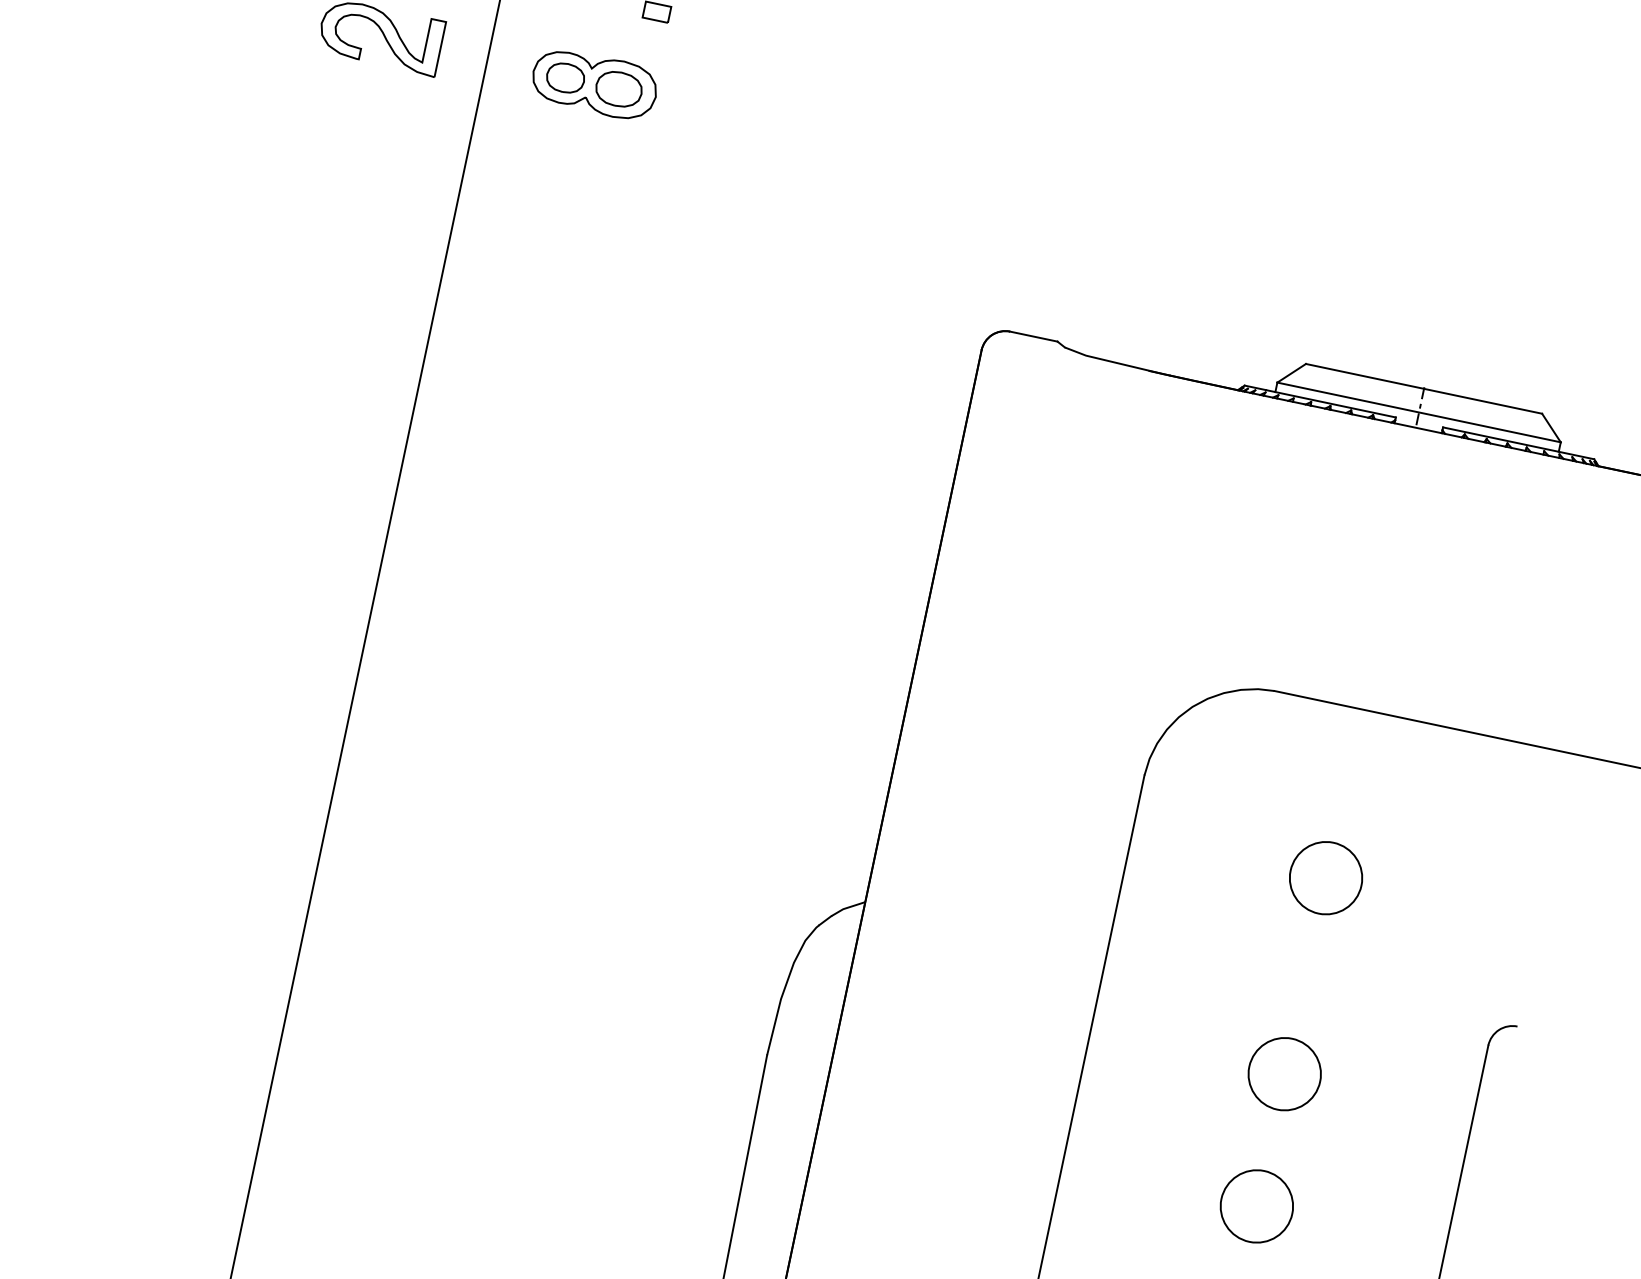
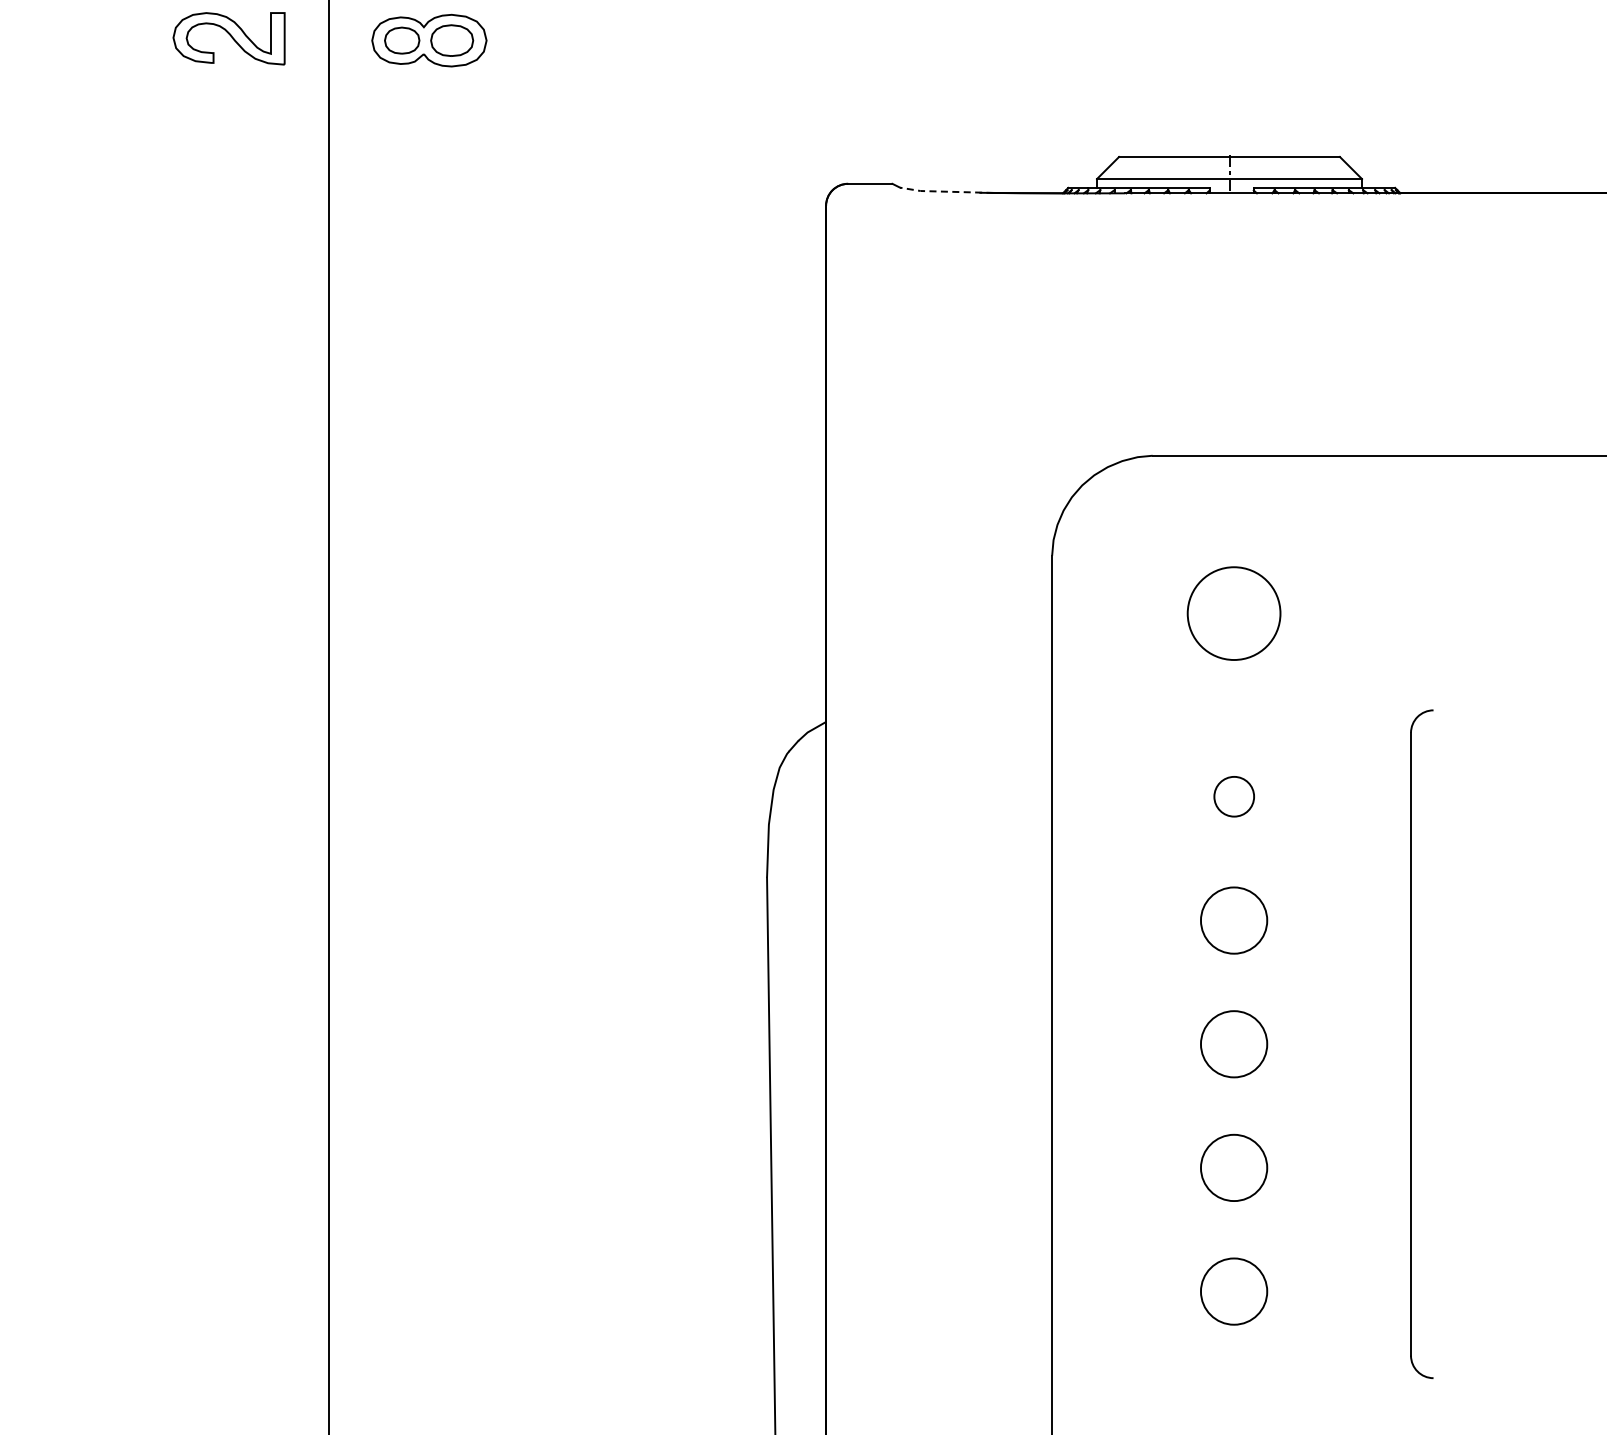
line: (1112, 361) -> (945, 191), solid -> dashed
circle: (1325, 877) -> (1233, 613), size x1.4
circle: (1285, 1073) -> (1234, 796), size x0.6

